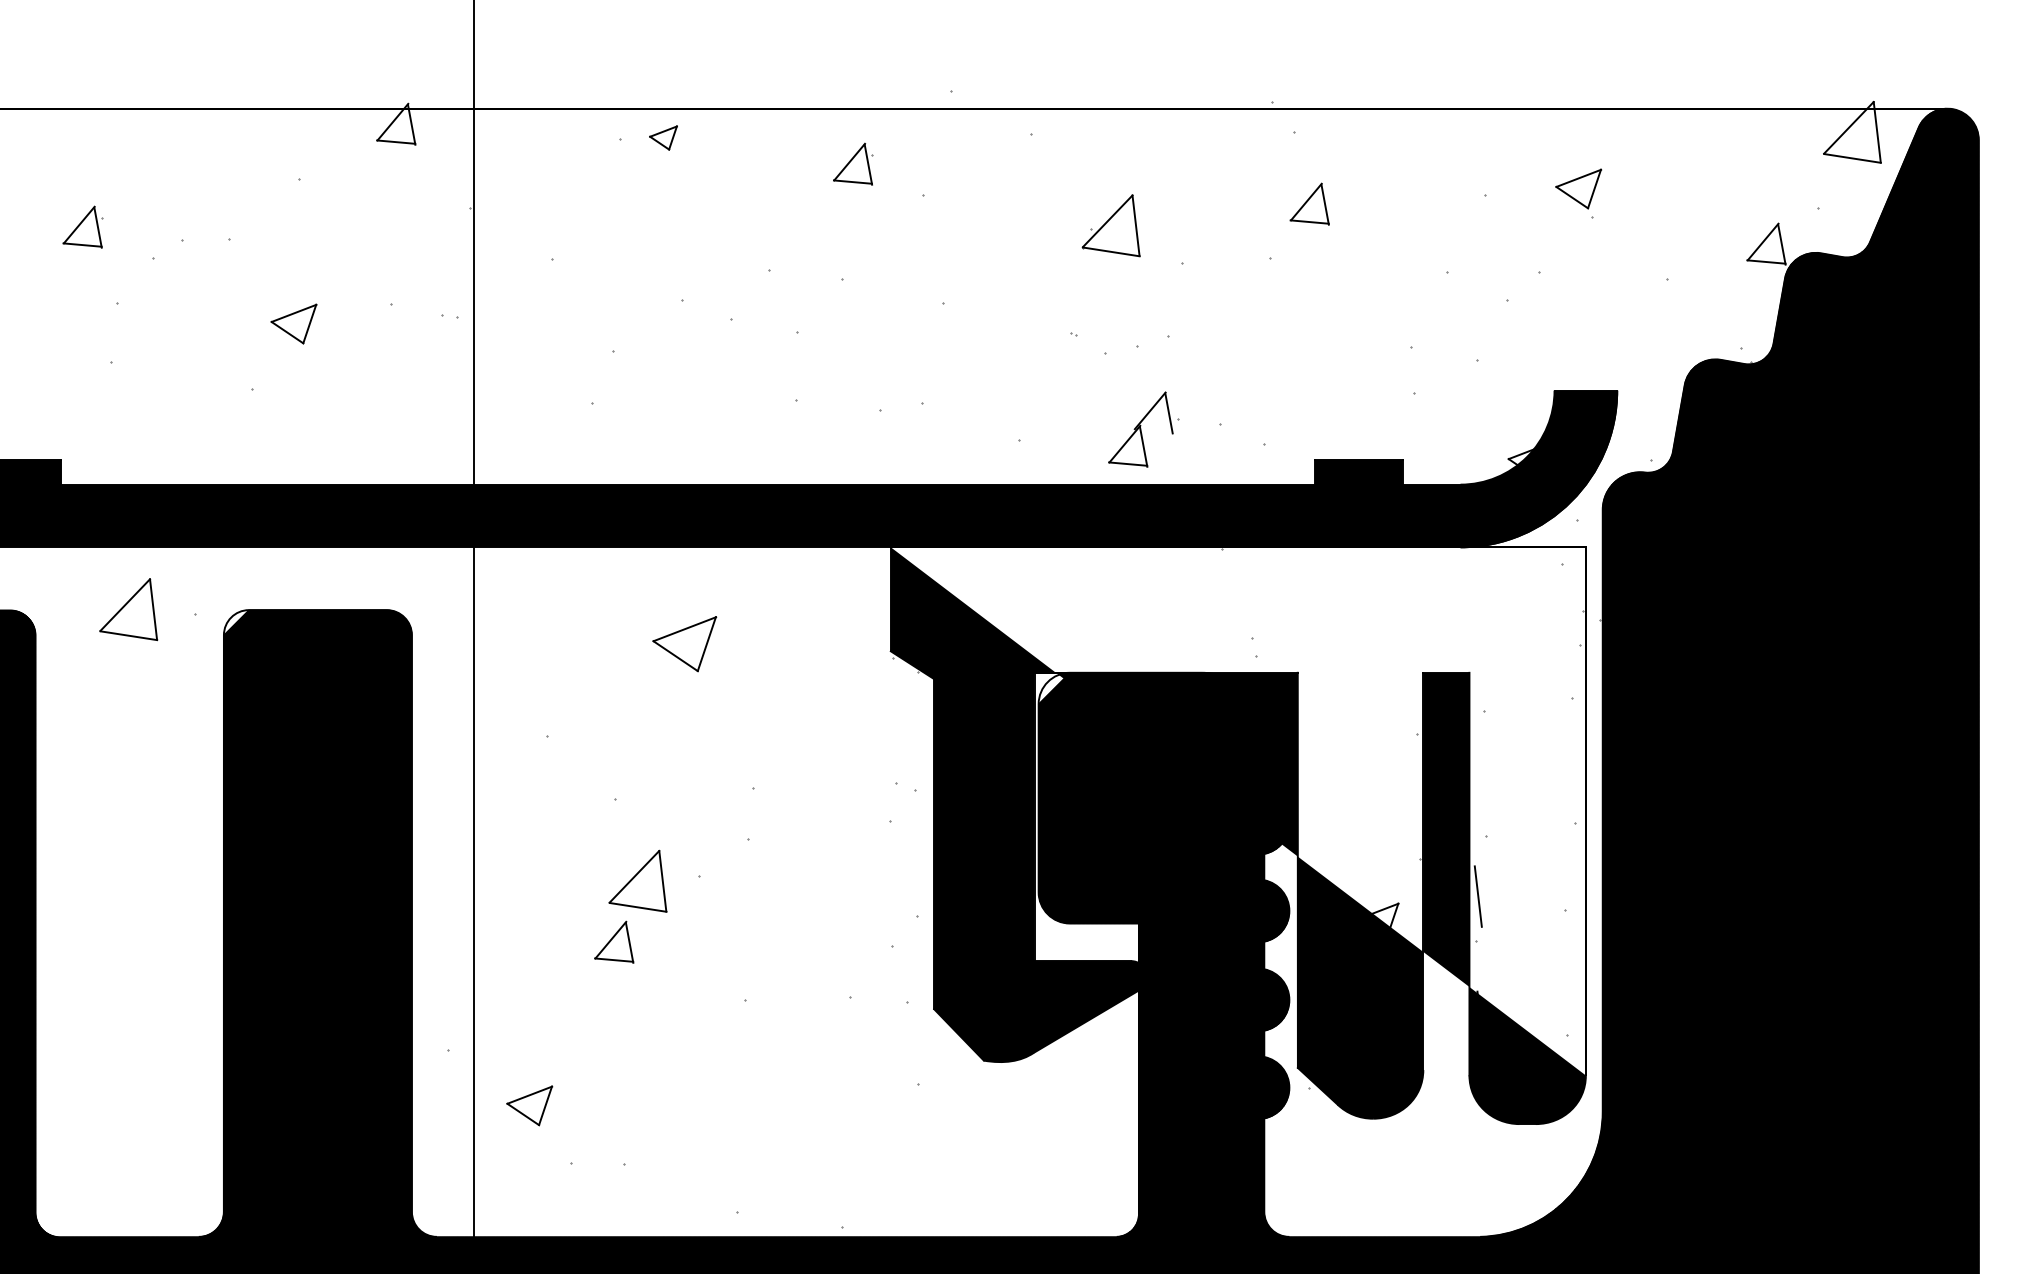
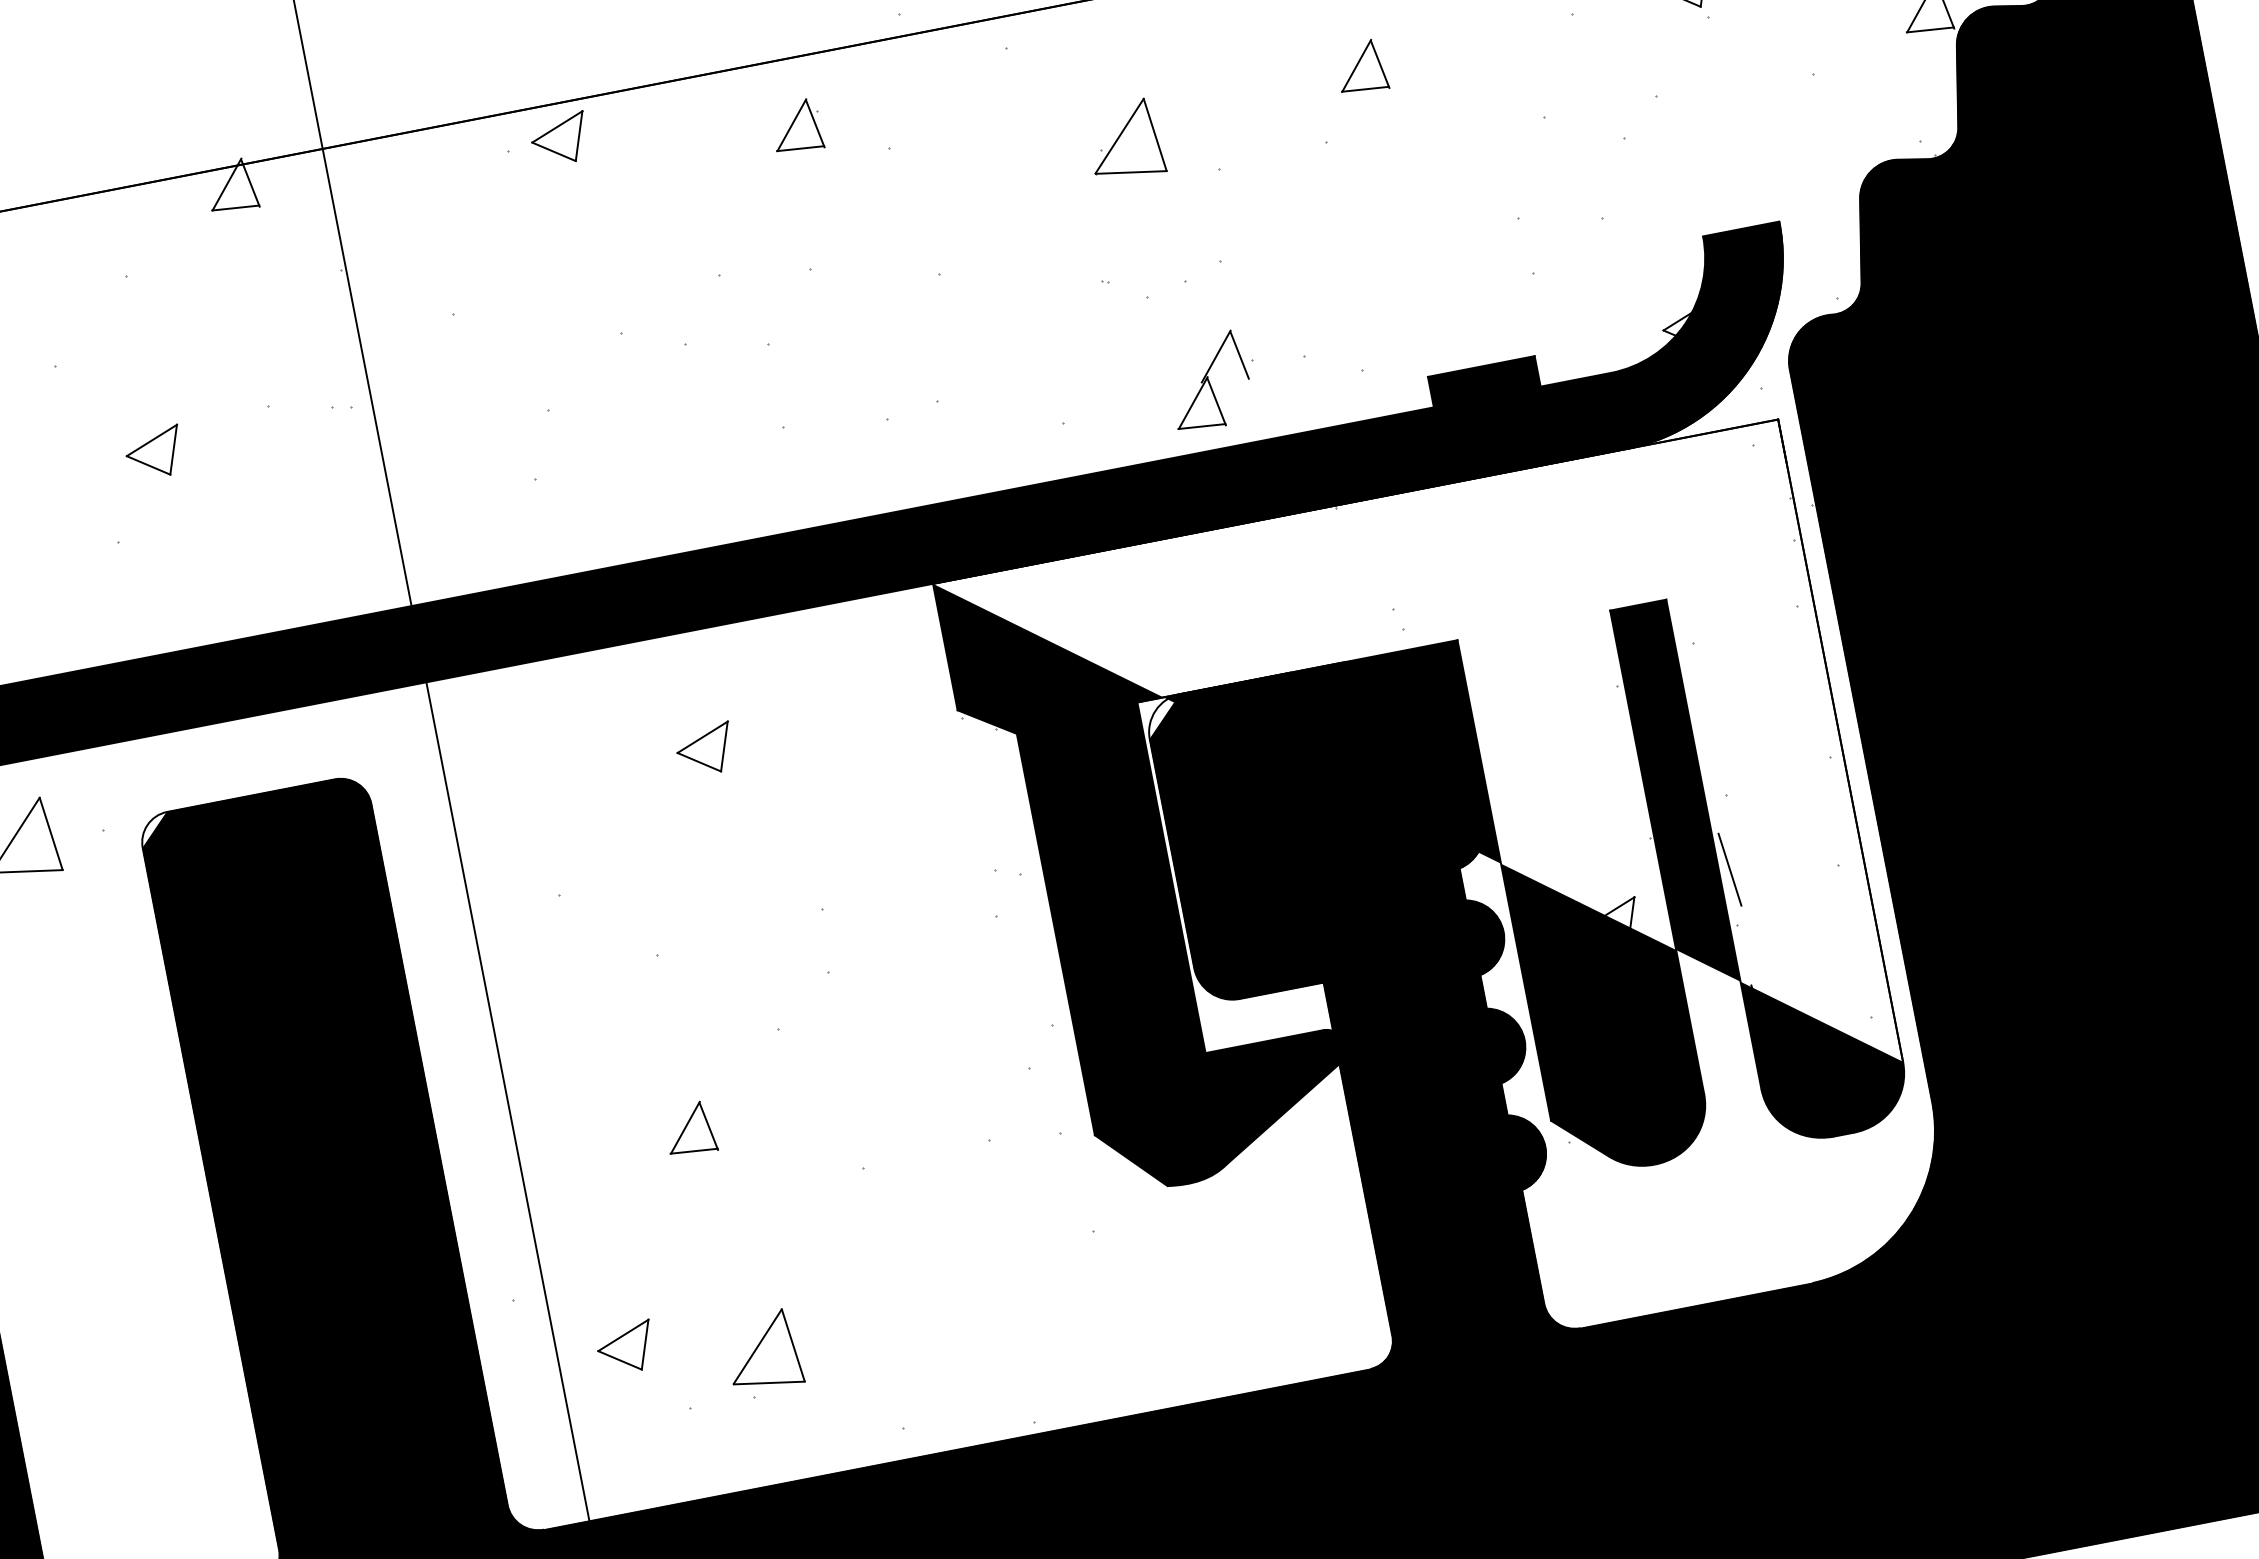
part: (663, 137) -> (559, 139), size x1.67
part: (684, 643) -> (704, 749), size x0.71
part: (637, 880) -> (762, 1350), moved

